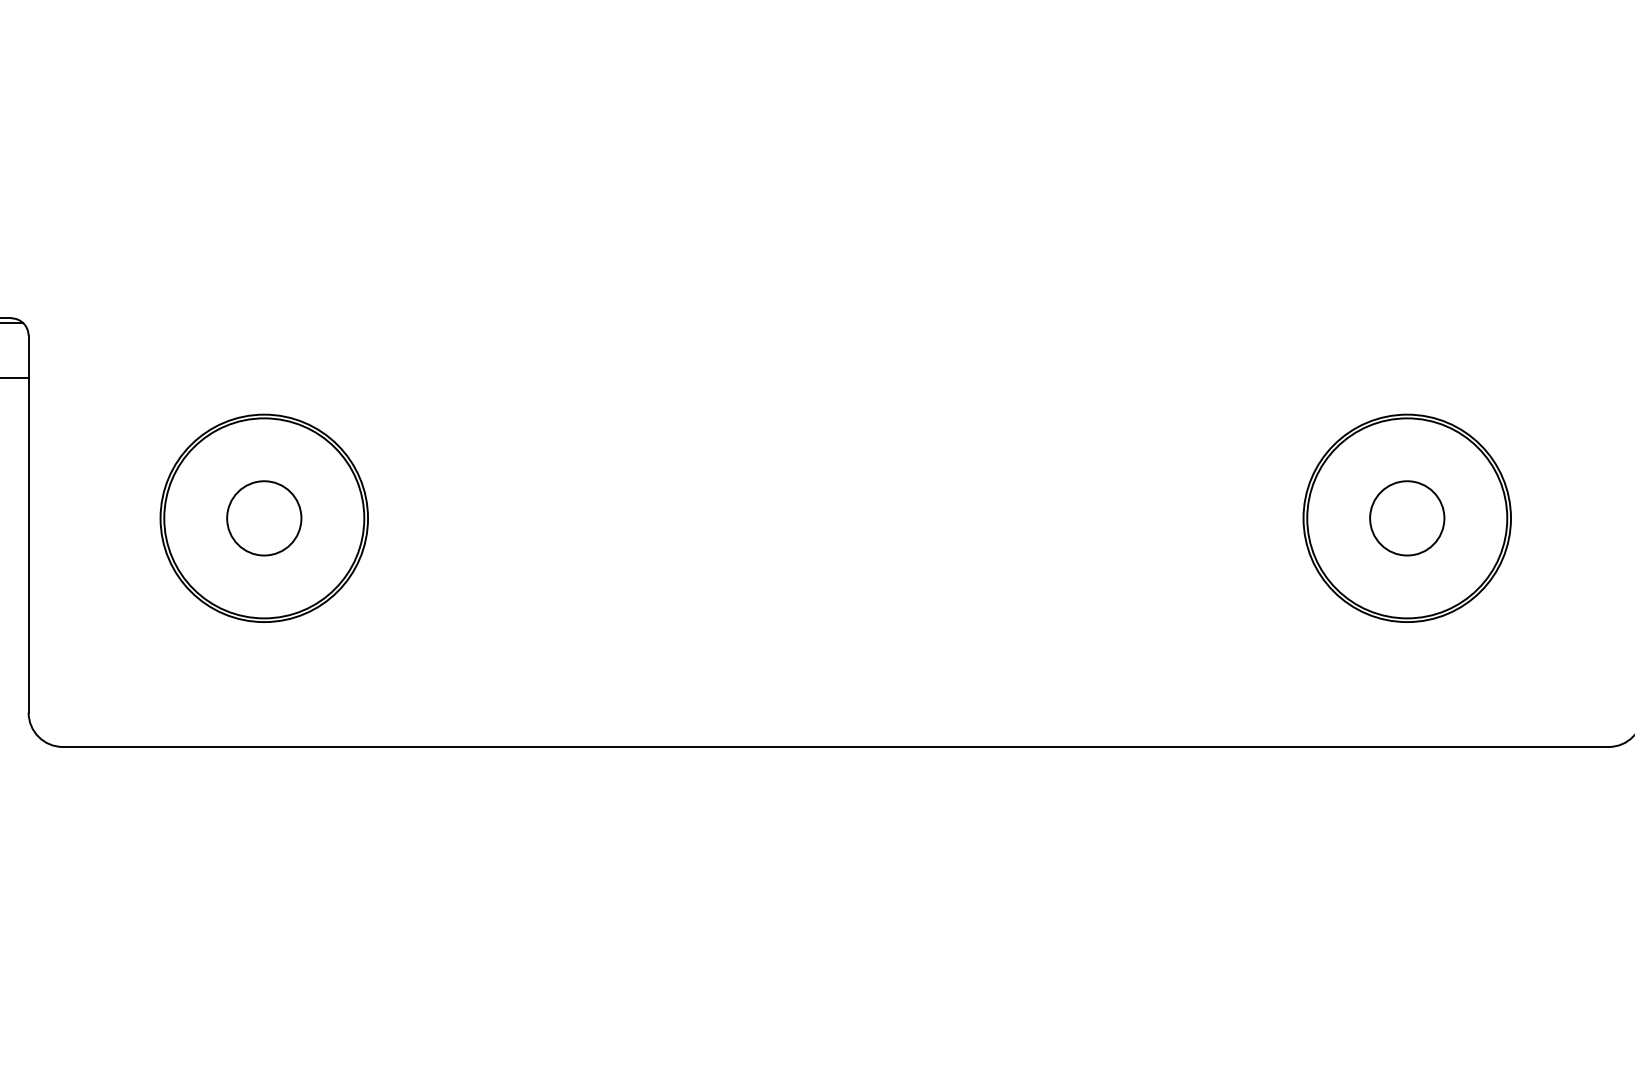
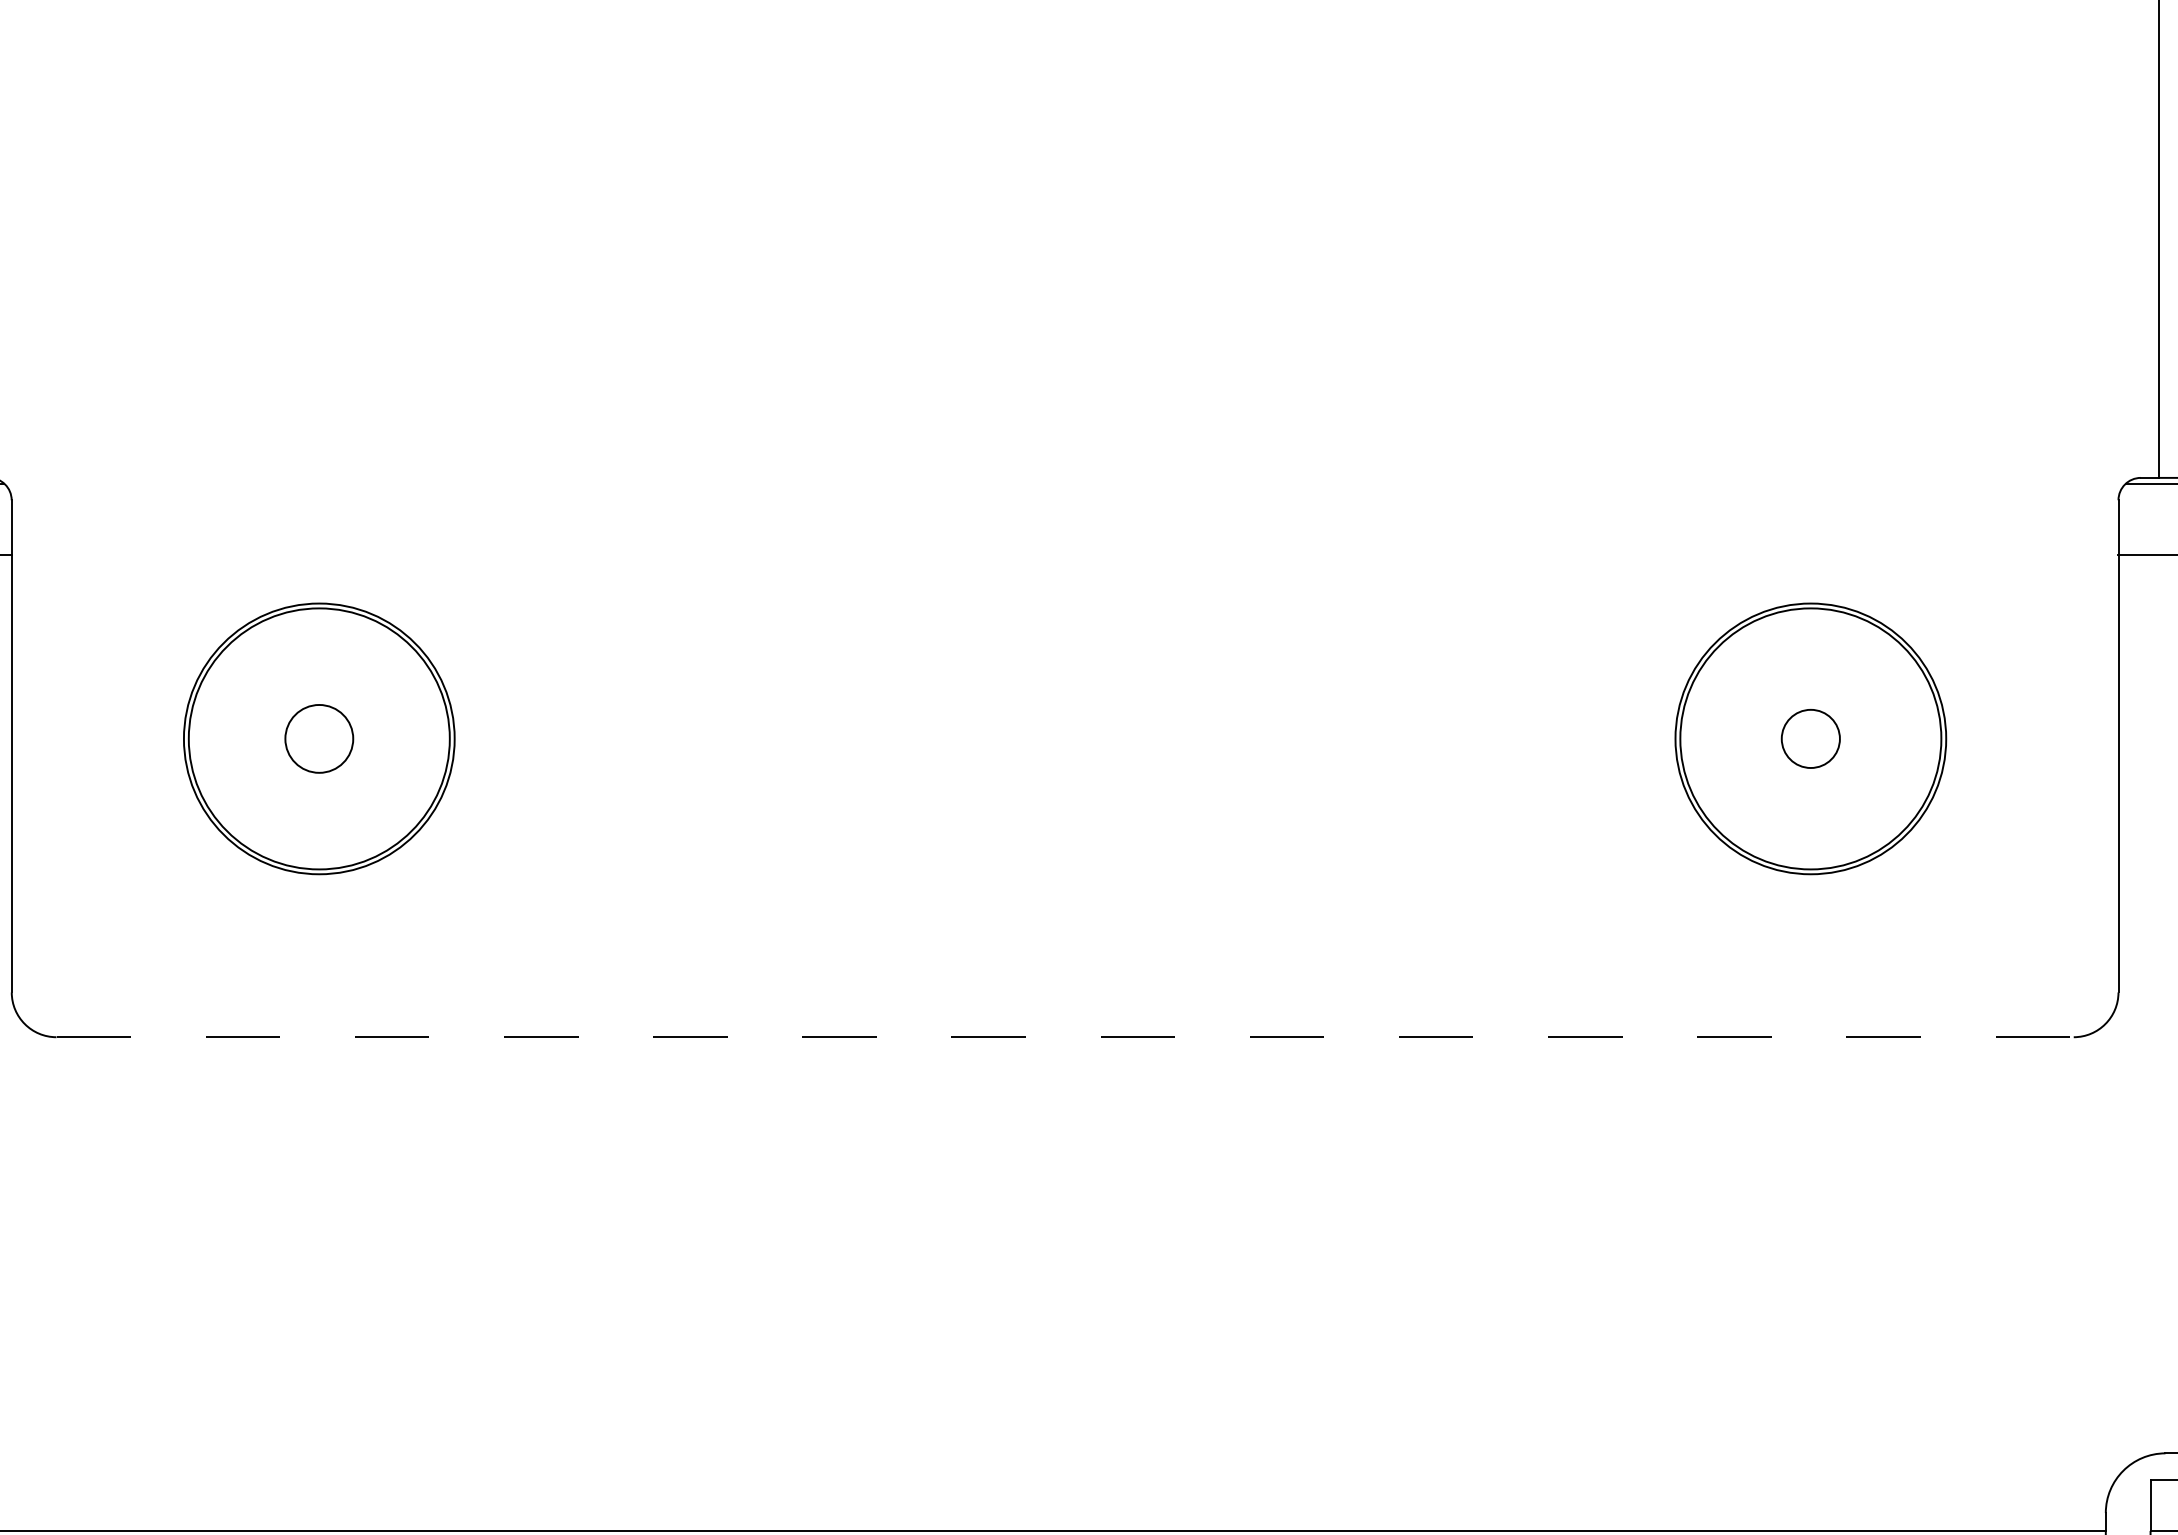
circle: (263, 518) -> (318, 738), size x0.7
circle: (1406, 518) -> (1810, 738), size x0.6
line: (836, 747) -> (1065, 1037), solid -> dashed

